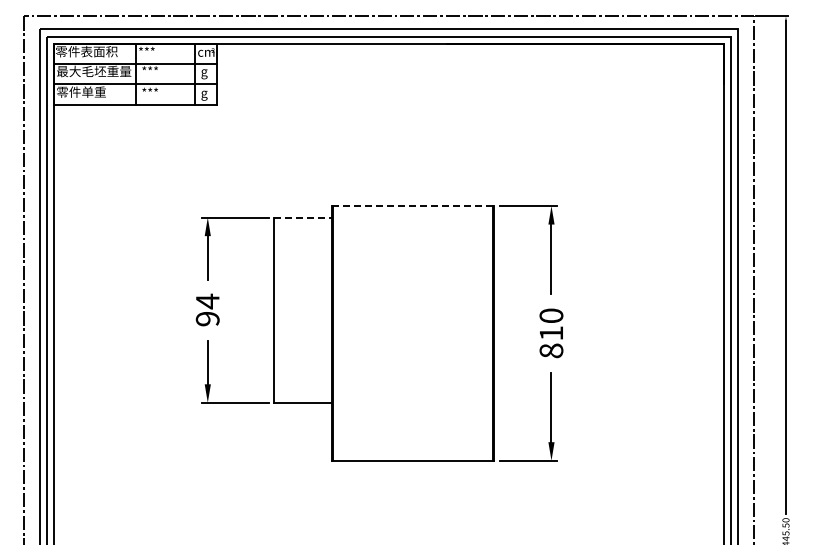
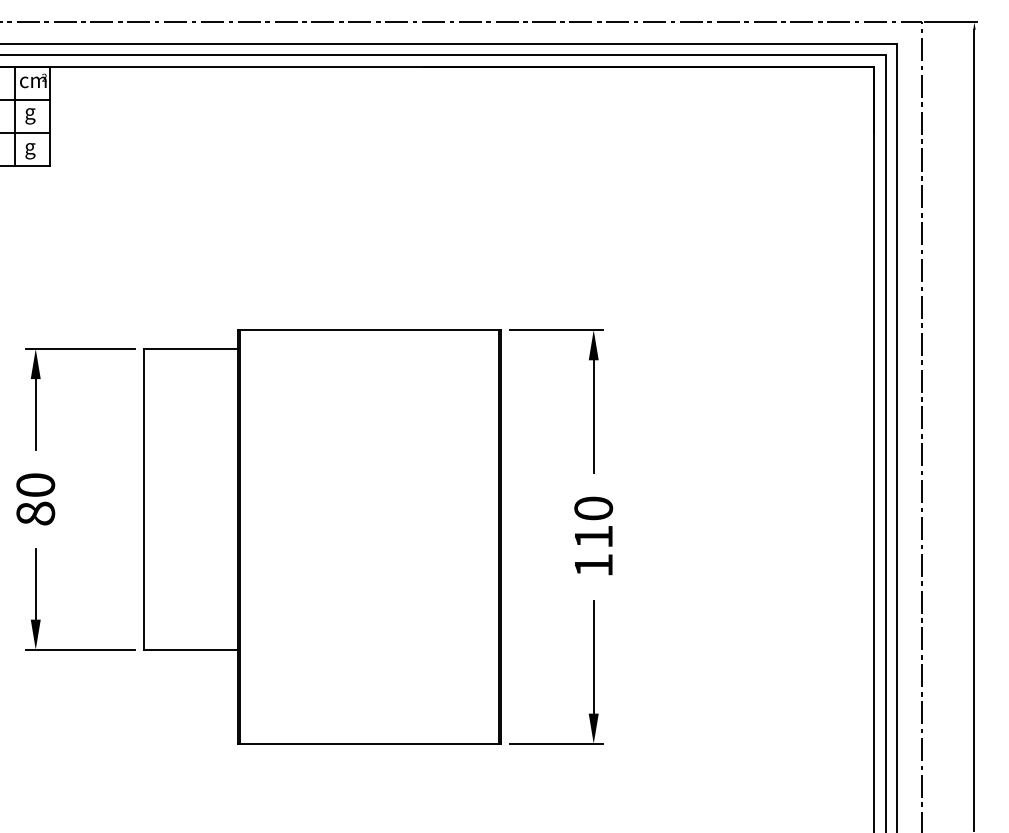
line: (413, 206) -> (369, 330), dashed -> solid
line: (303, 217) -> (191, 348), dashed -> solid
text: (207, 309) -> (35, 498), 94 -> 80
text: (551, 350) -> (593, 564), 810 -> 110

